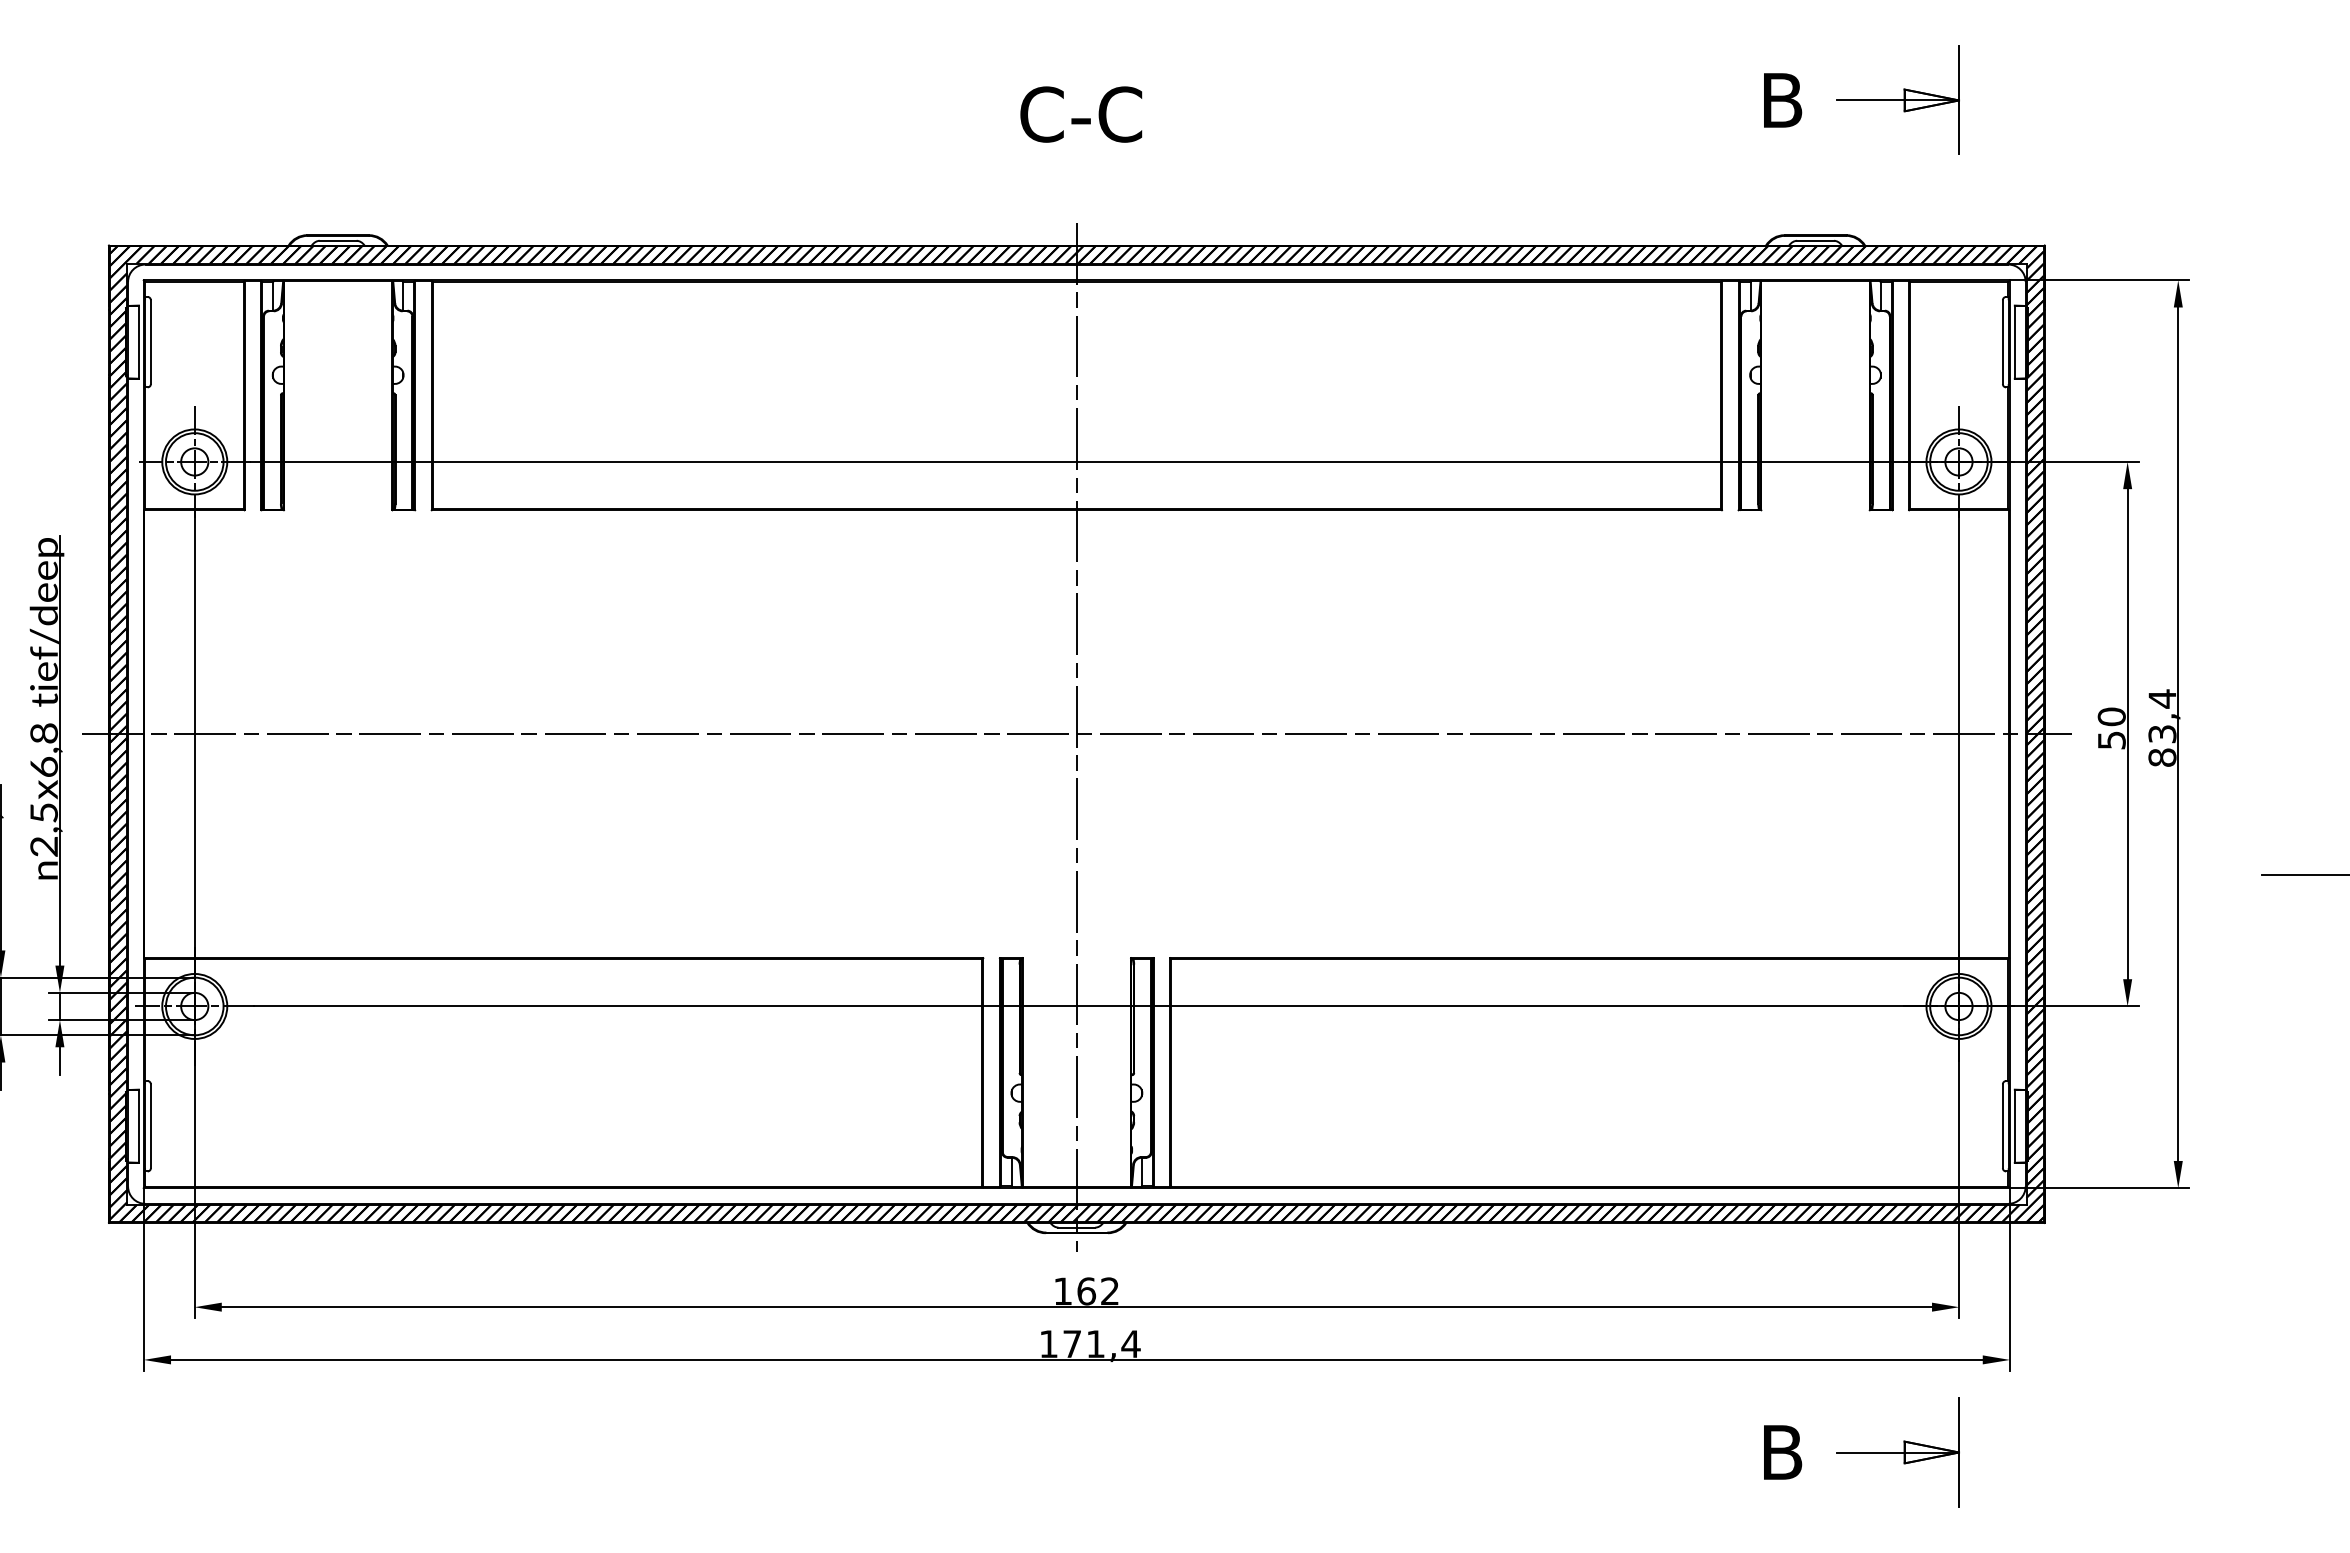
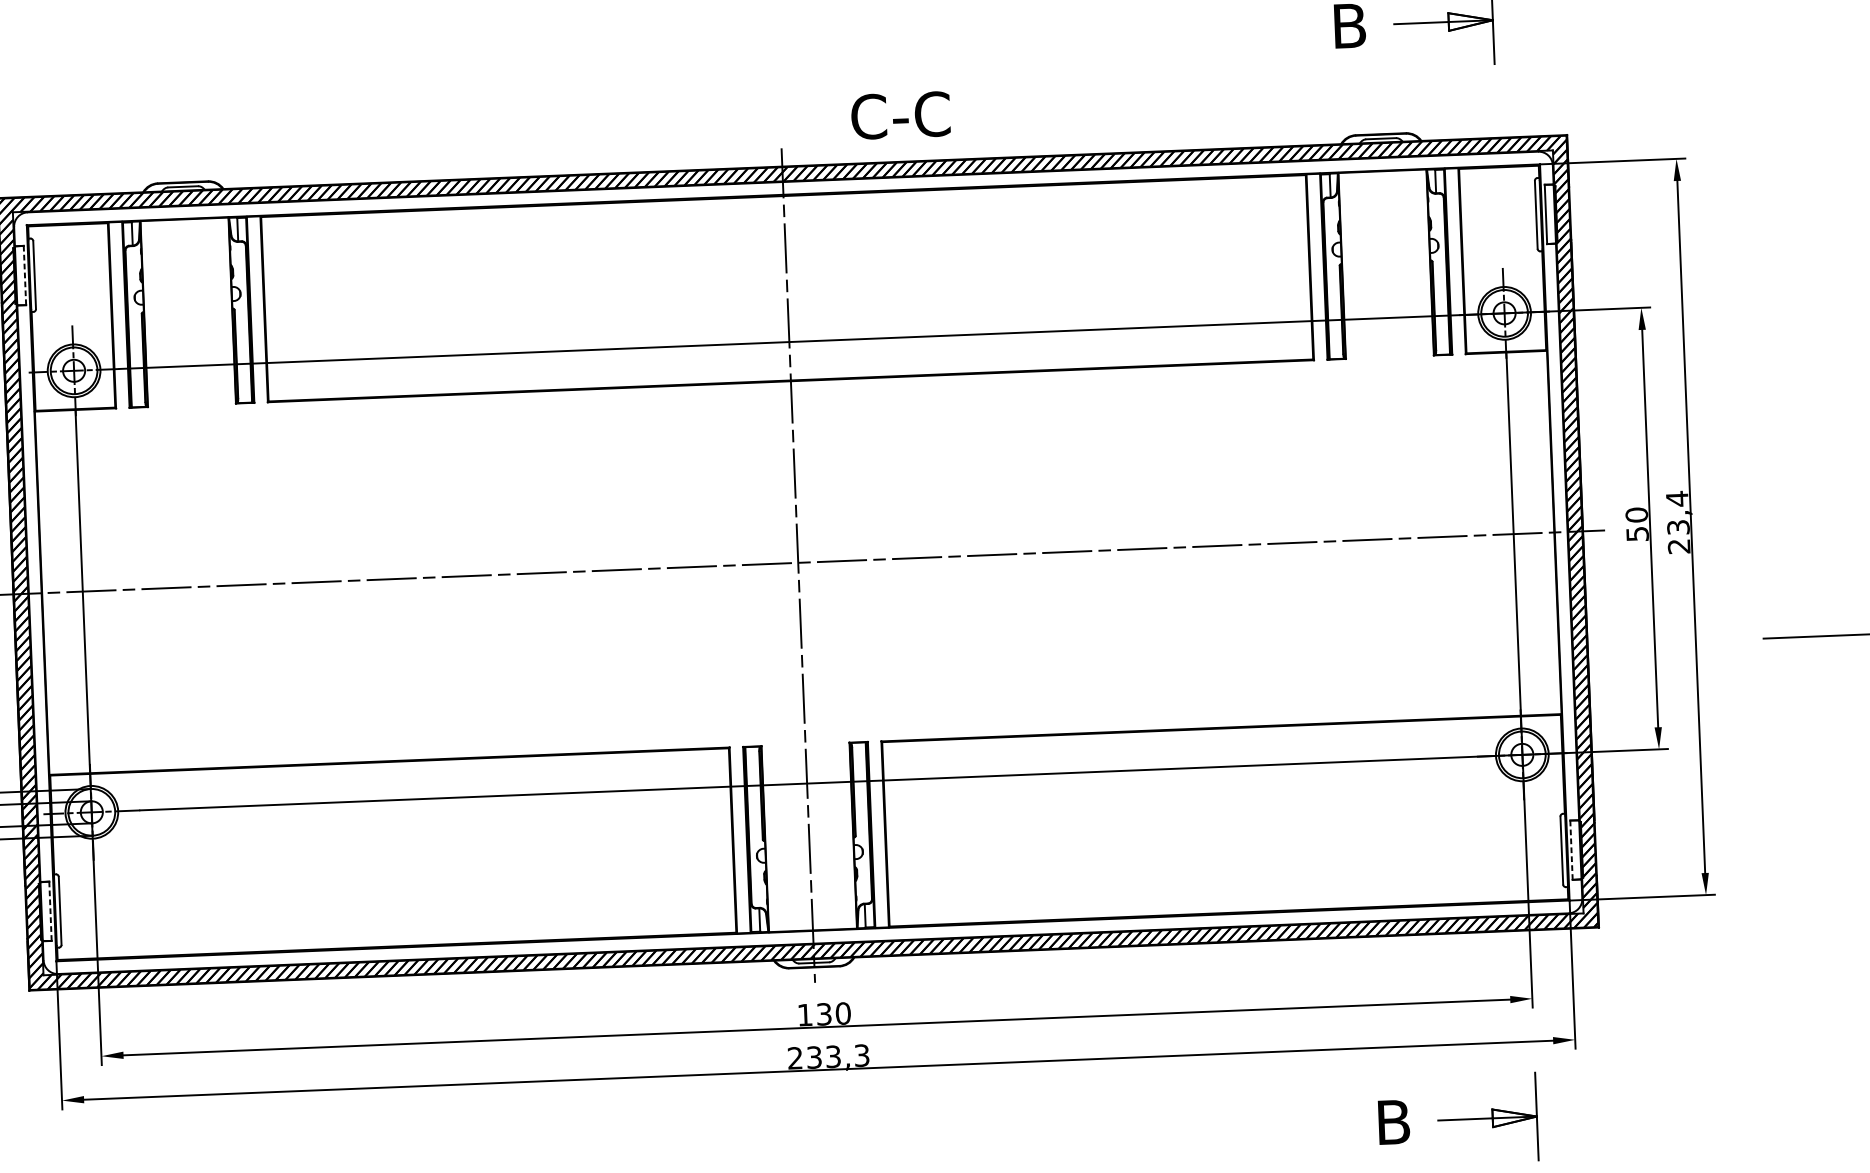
text: (1081, 114) -> (900, 115), moved
line: (138, 342) -> (24, 275), solid -> dashed
text: (2162, 757) -> (1679, 546), 83,4 -> 23,4
line: (138, 1126) -> (50, 911), solid -> dashed
line: (2014, 1126) -> (1571, 850), solid -> dashed
text: (1098, 1291) -> (833, 1014), 162 -> 130
text: (1089, 1344) -> (828, 1057), 171,4 -> 233,3

